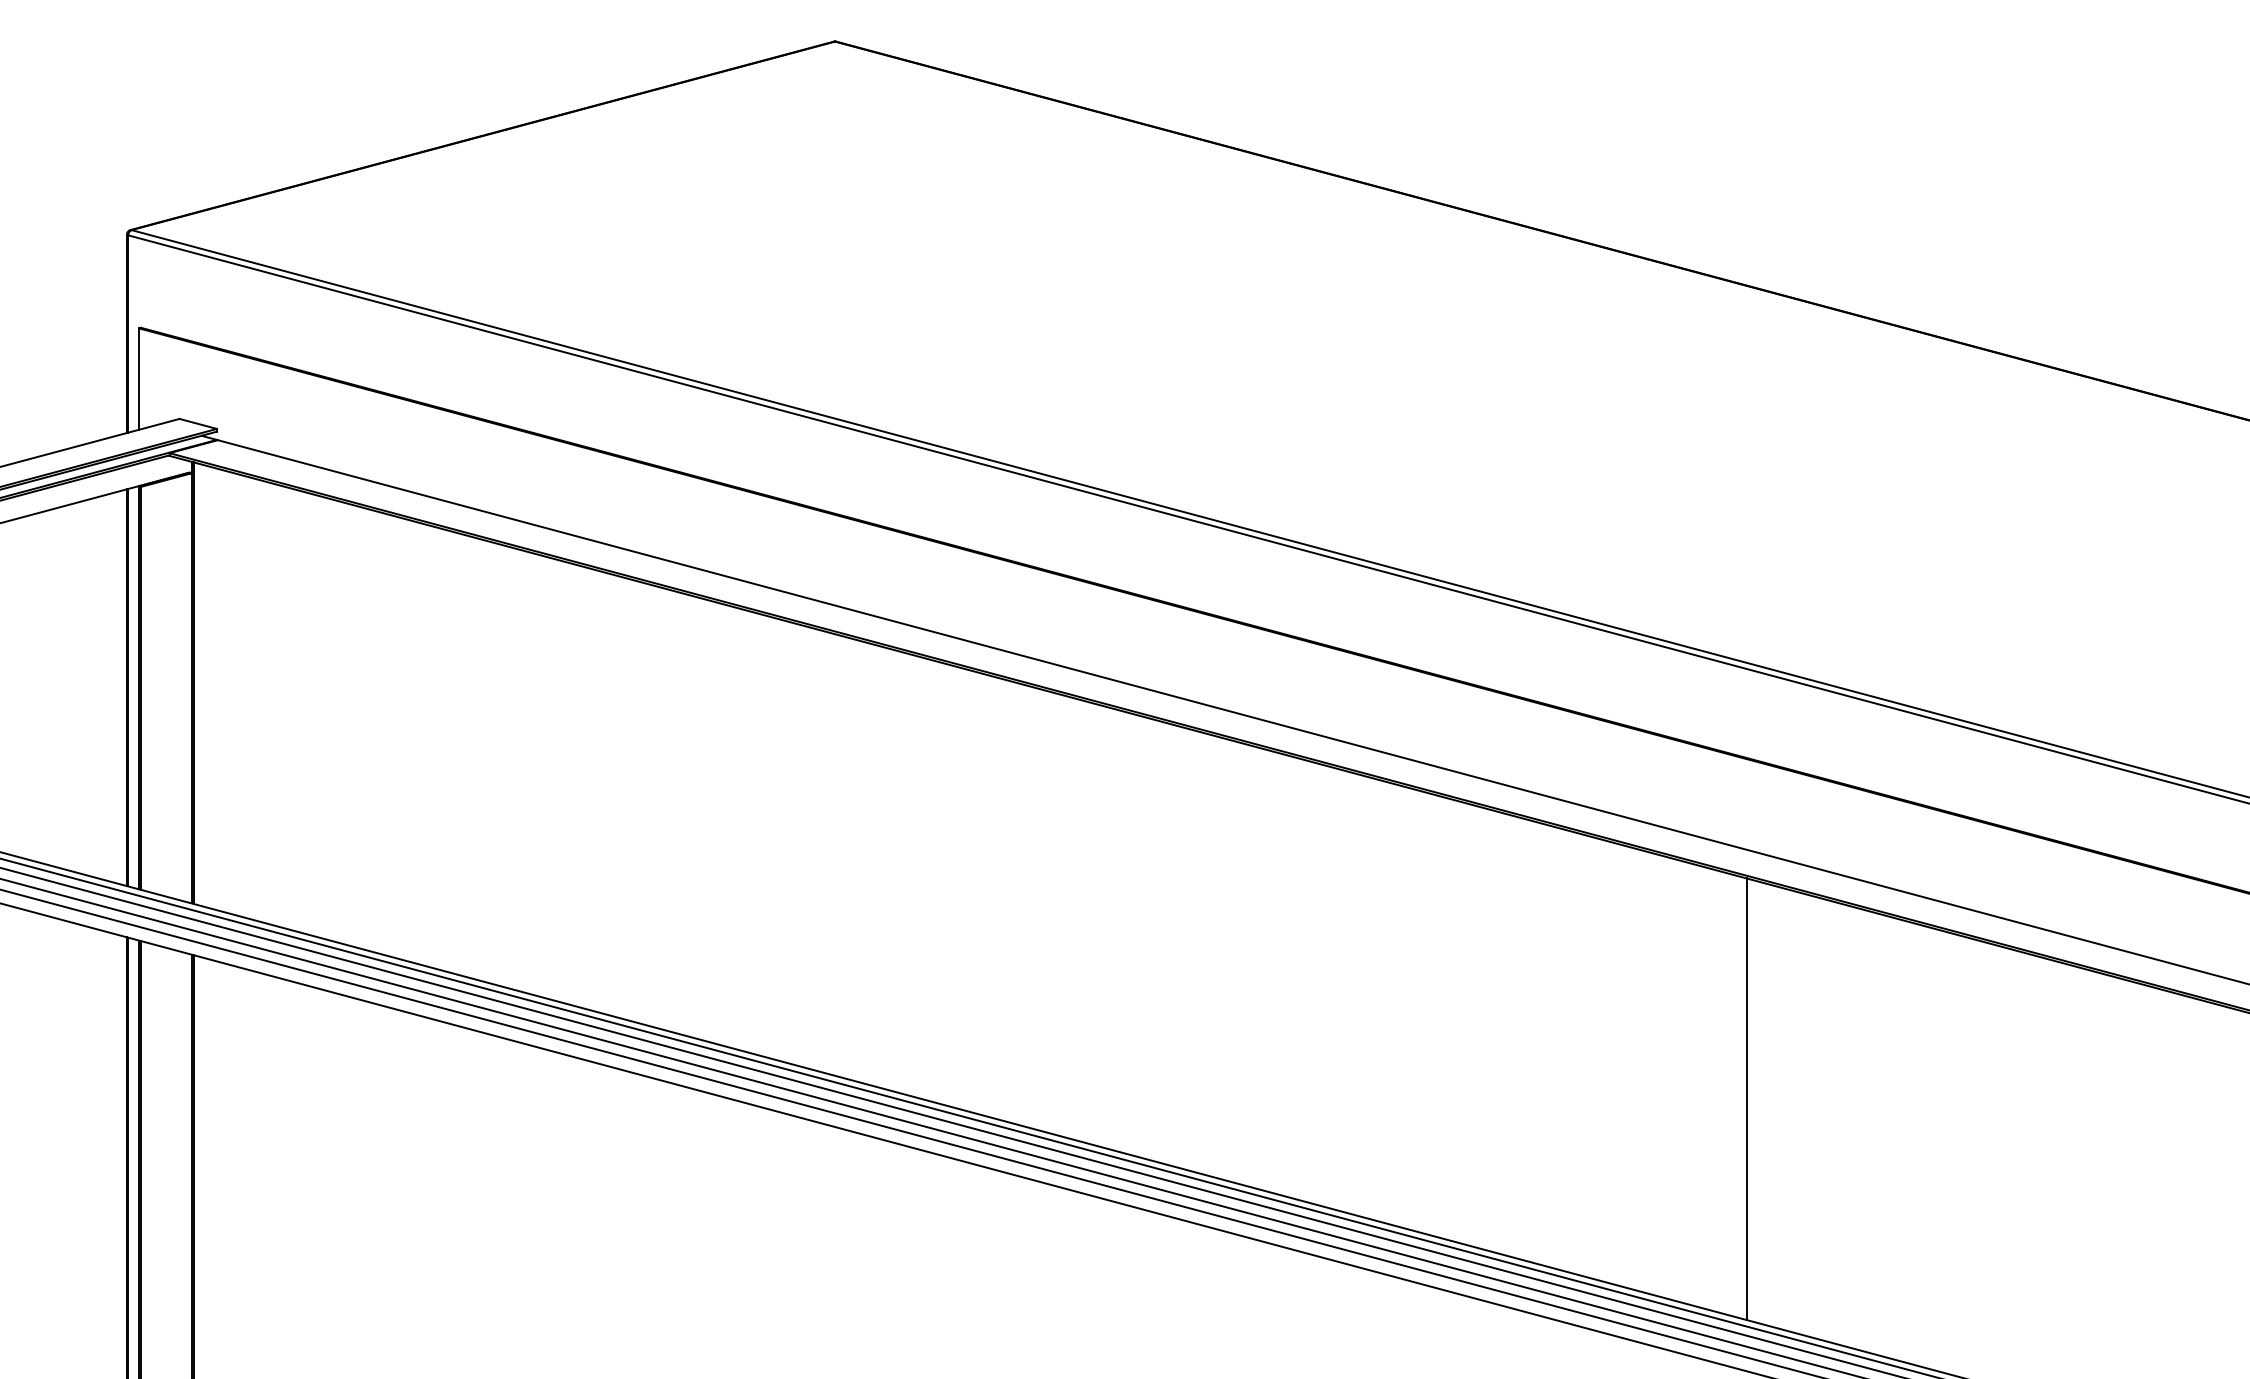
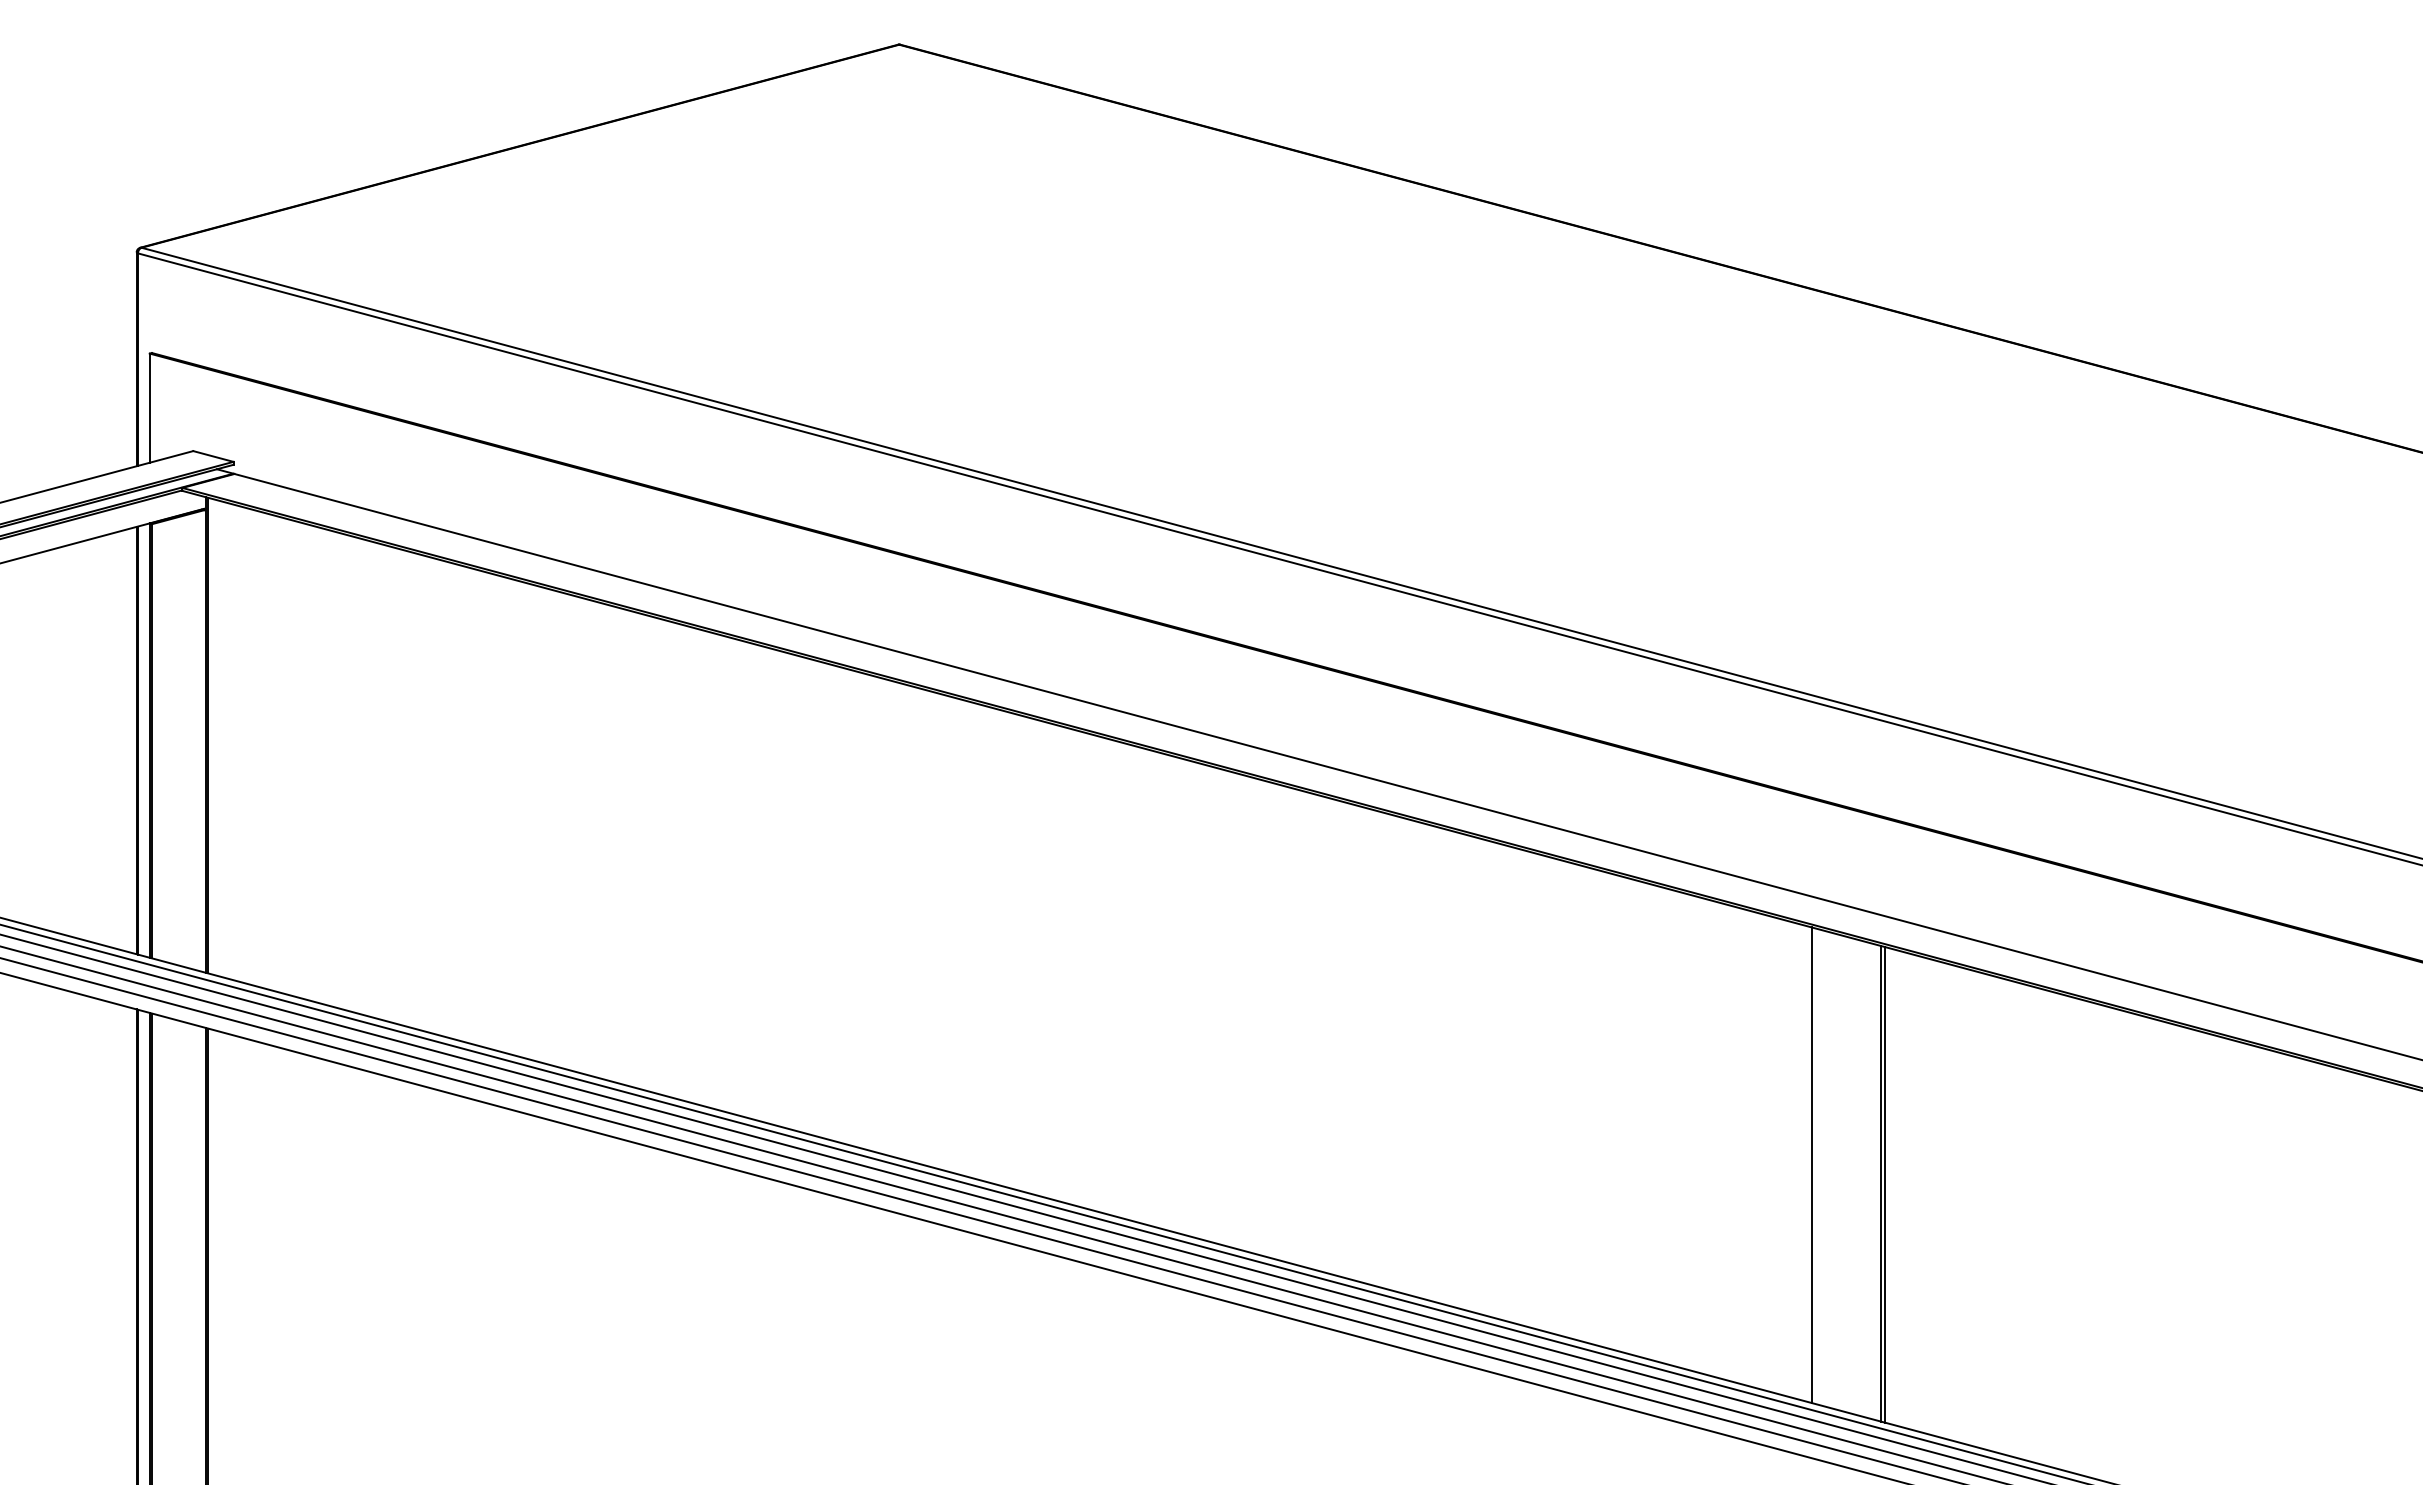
line: (1682, 1081) -> (1811, 1164), added
line: (1750, 1099) -> (1885, 1184), added

